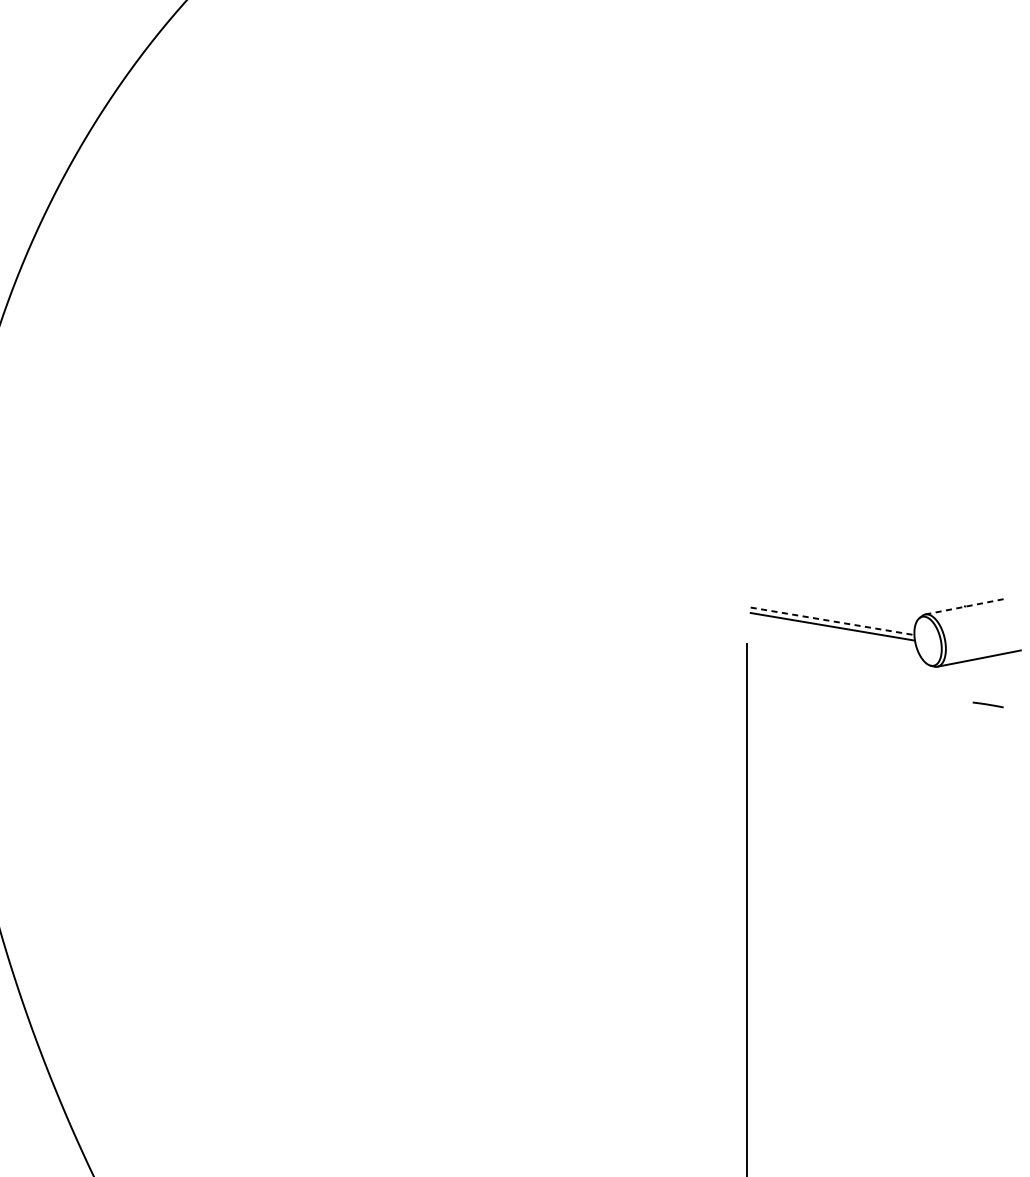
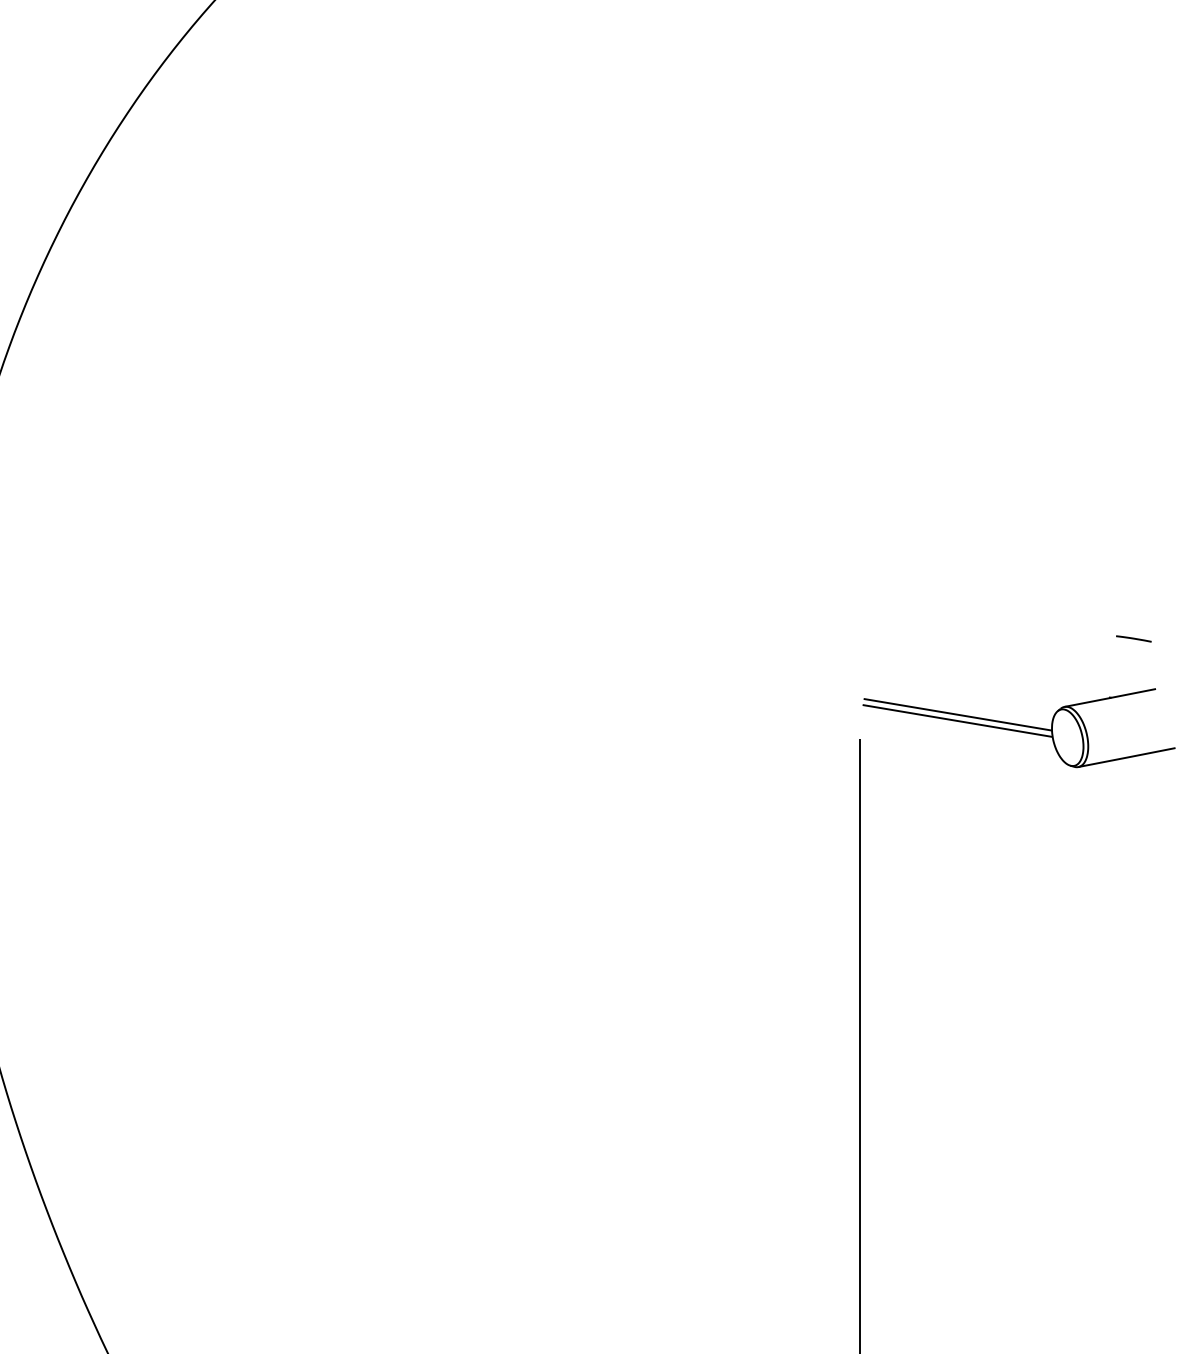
line: (965, 607) -> (1110, 698), dashed -> solid
line: (832, 621) -> (957, 714), dashed -> solid
line: (987, 704) -> (1133, 638), moved

